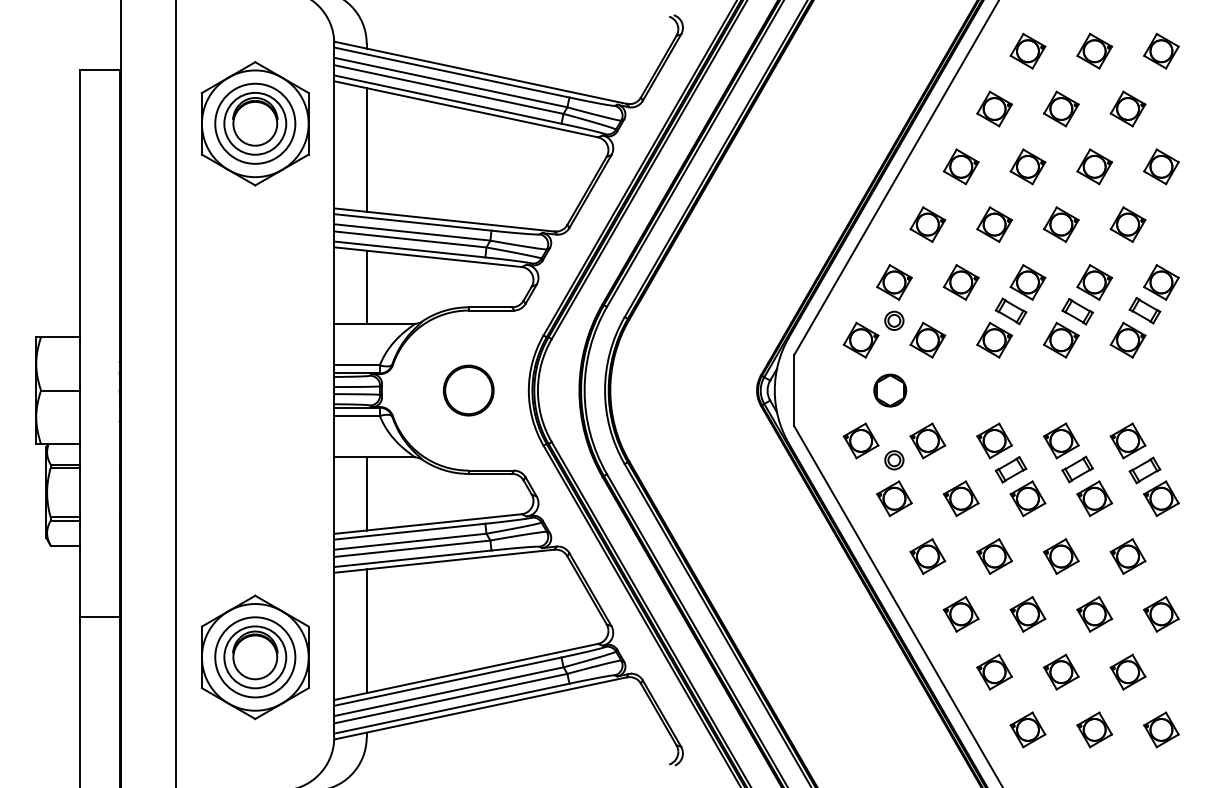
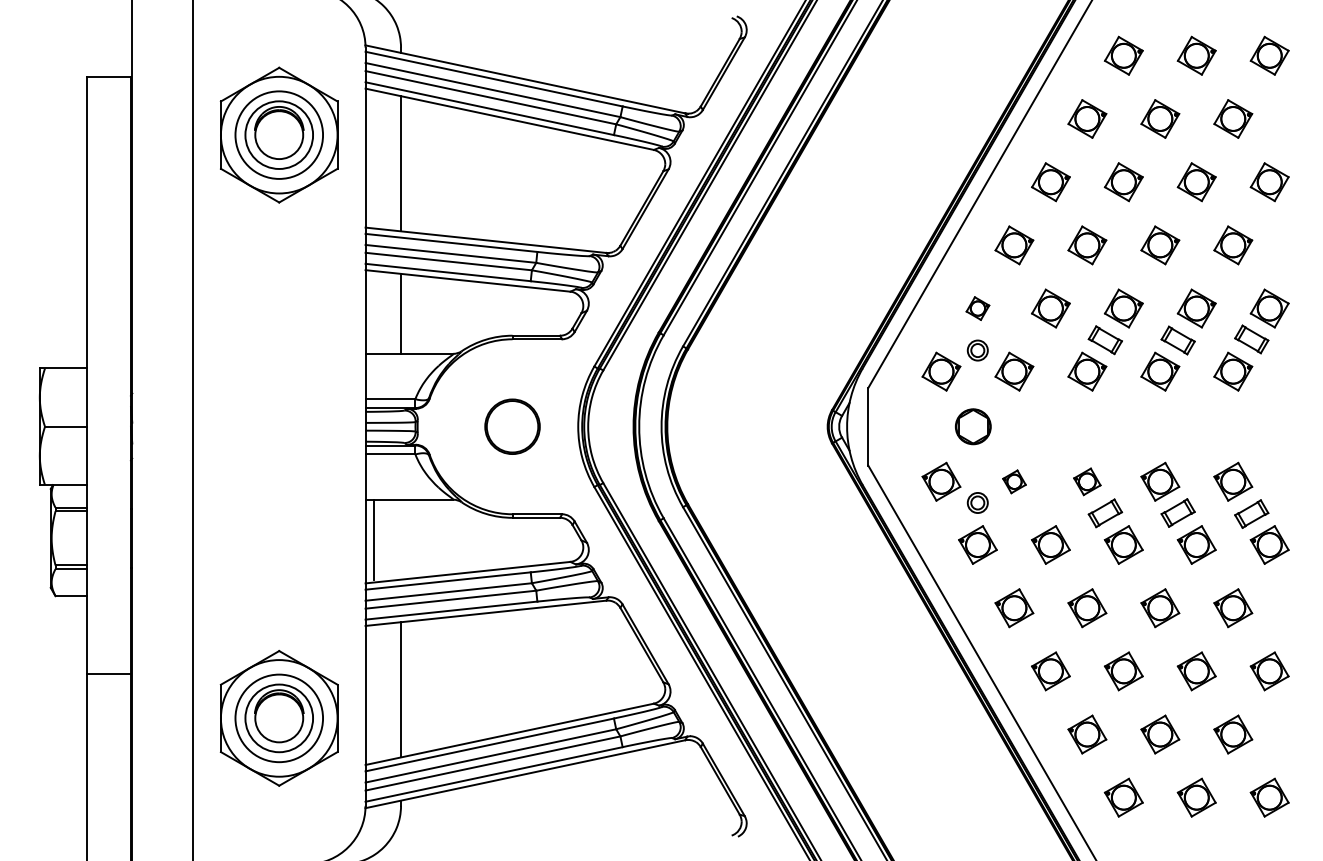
part: (894, 282) -> (977, 308), size x0.6
part: (927, 440) -> (1014, 481), size x0.6
part: (994, 440) -> (1087, 481), size x0.7
line: (366, 493) -> (373, 539), moved

